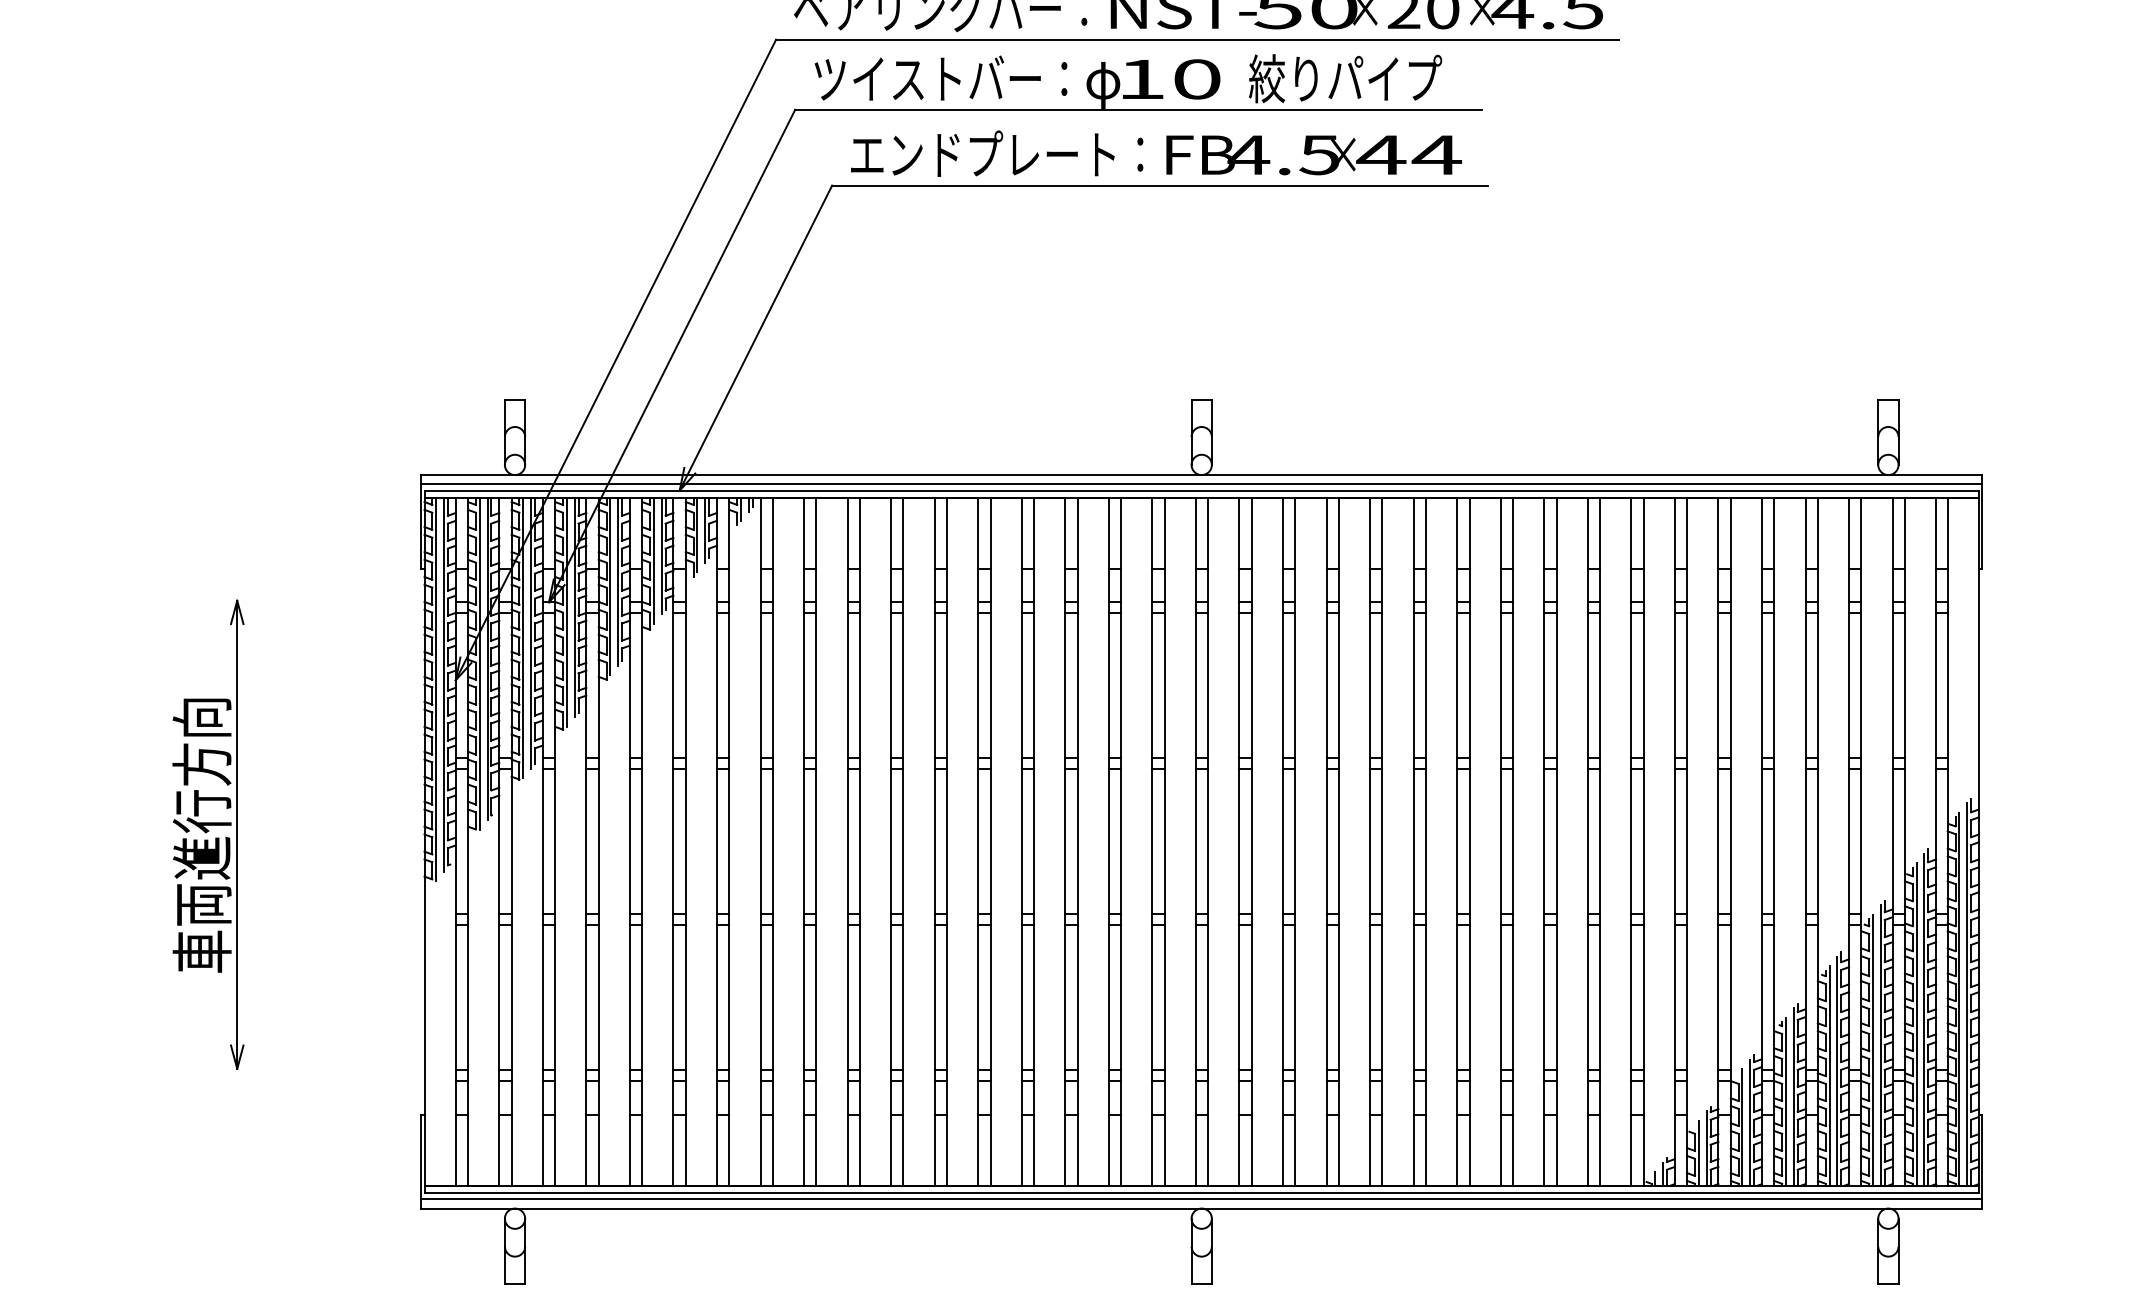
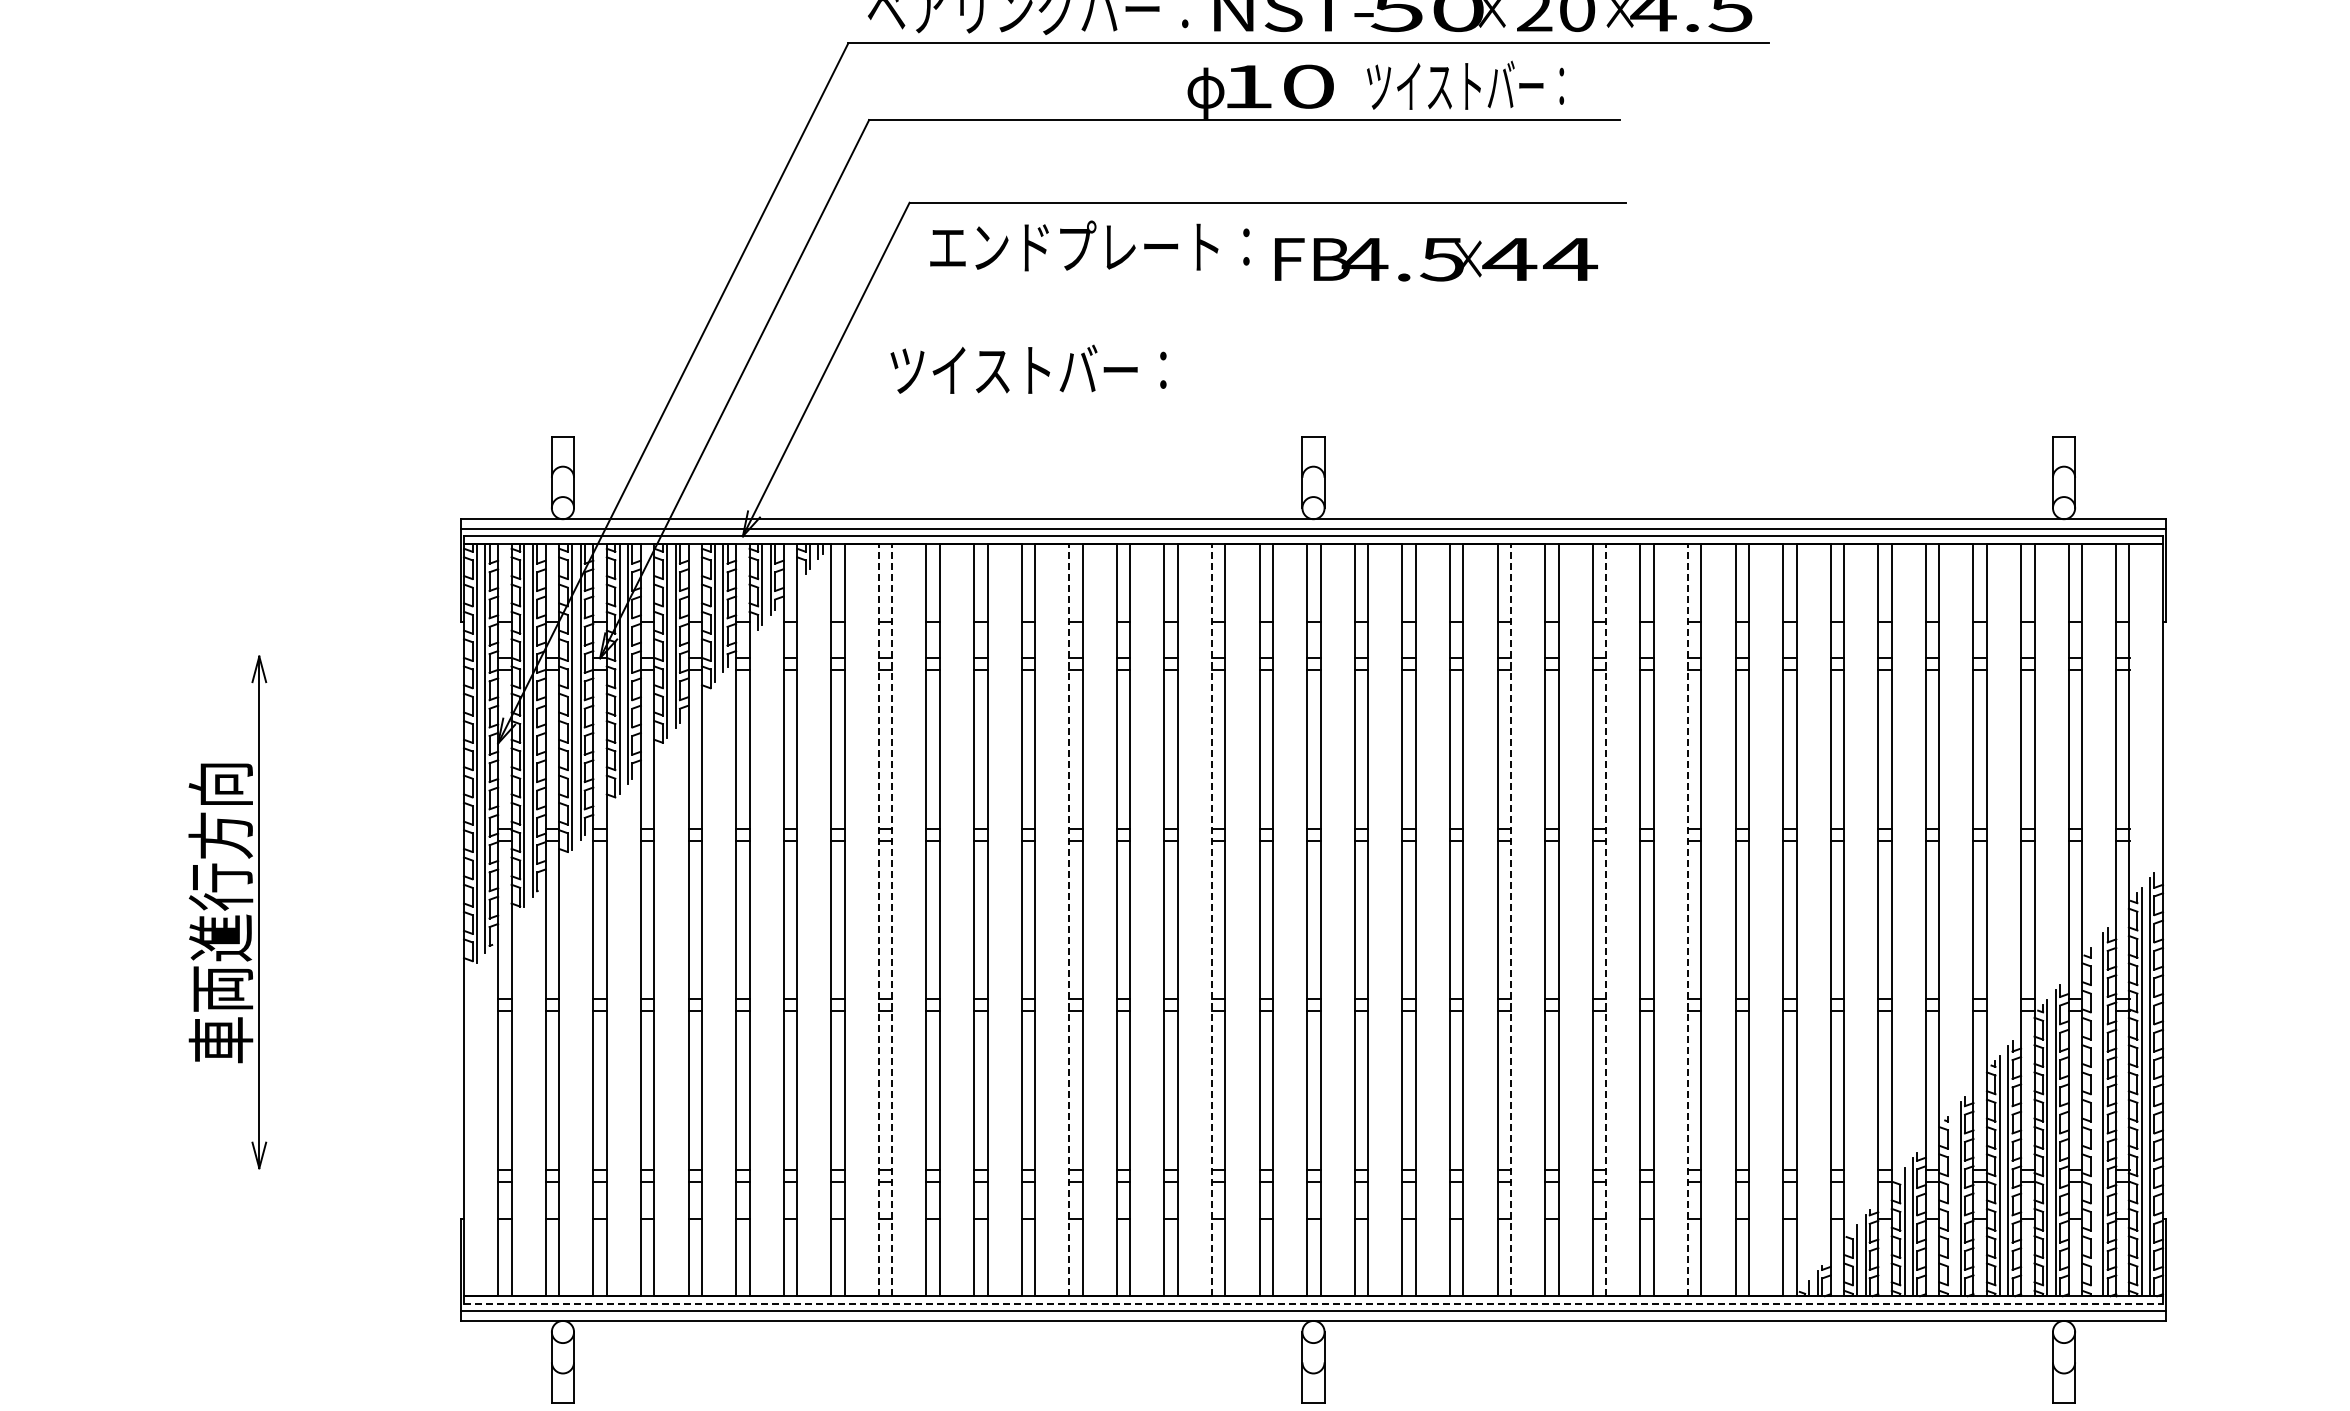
text: (940, 77) -> (1028, 368), moved
text: (1345, 78) -> (1470, 85), 絞りパイプ -> ツイストバー：
text: (996, 153) -> (1089, 245), moved
text: (1314, 155) -> (1436, 259), moved
line: (803, 841) -> (878, 919), solid -> dashed
line: (816, 841) -> (892, 919), solid -> dashed
line: (978, 841) -> (1069, 919), solid -> dashed
line: (1109, 841) -> (1212, 919), solid -> dashed
line: (1382, 841) -> (1511, 919), solid -> dashed
line: (1469, 841) -> (1606, 919), solid -> dashed
line: (1543, 841) -> (1687, 919), solid -> dashed
line: (1916, 1024) -> (2094, 1119), removed
line: (1786, 1102) -> (1952, 1204), removed
line: (1202, 1192) -> (1314, 1303), solid -> dashed

